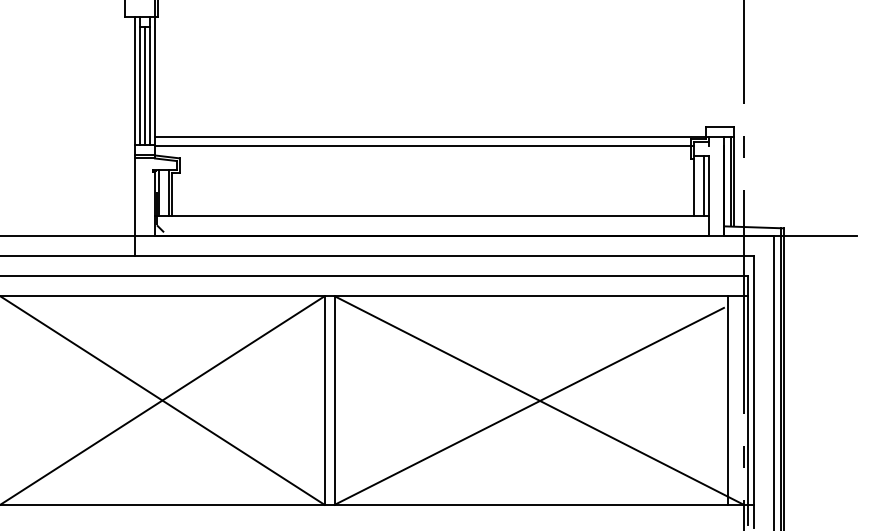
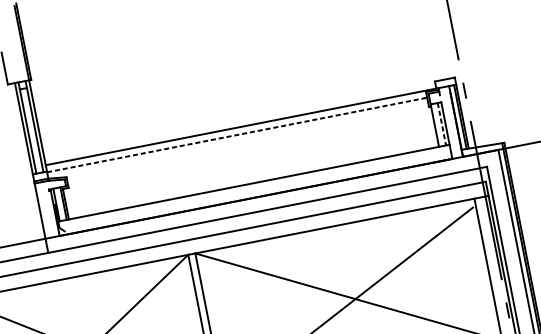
line: (145, 85) -> (31, 130), removed
line: (424, 146) -> (238, 134), solid -> dashed
line: (704, 186) -> (442, 124), solid -> dashed

